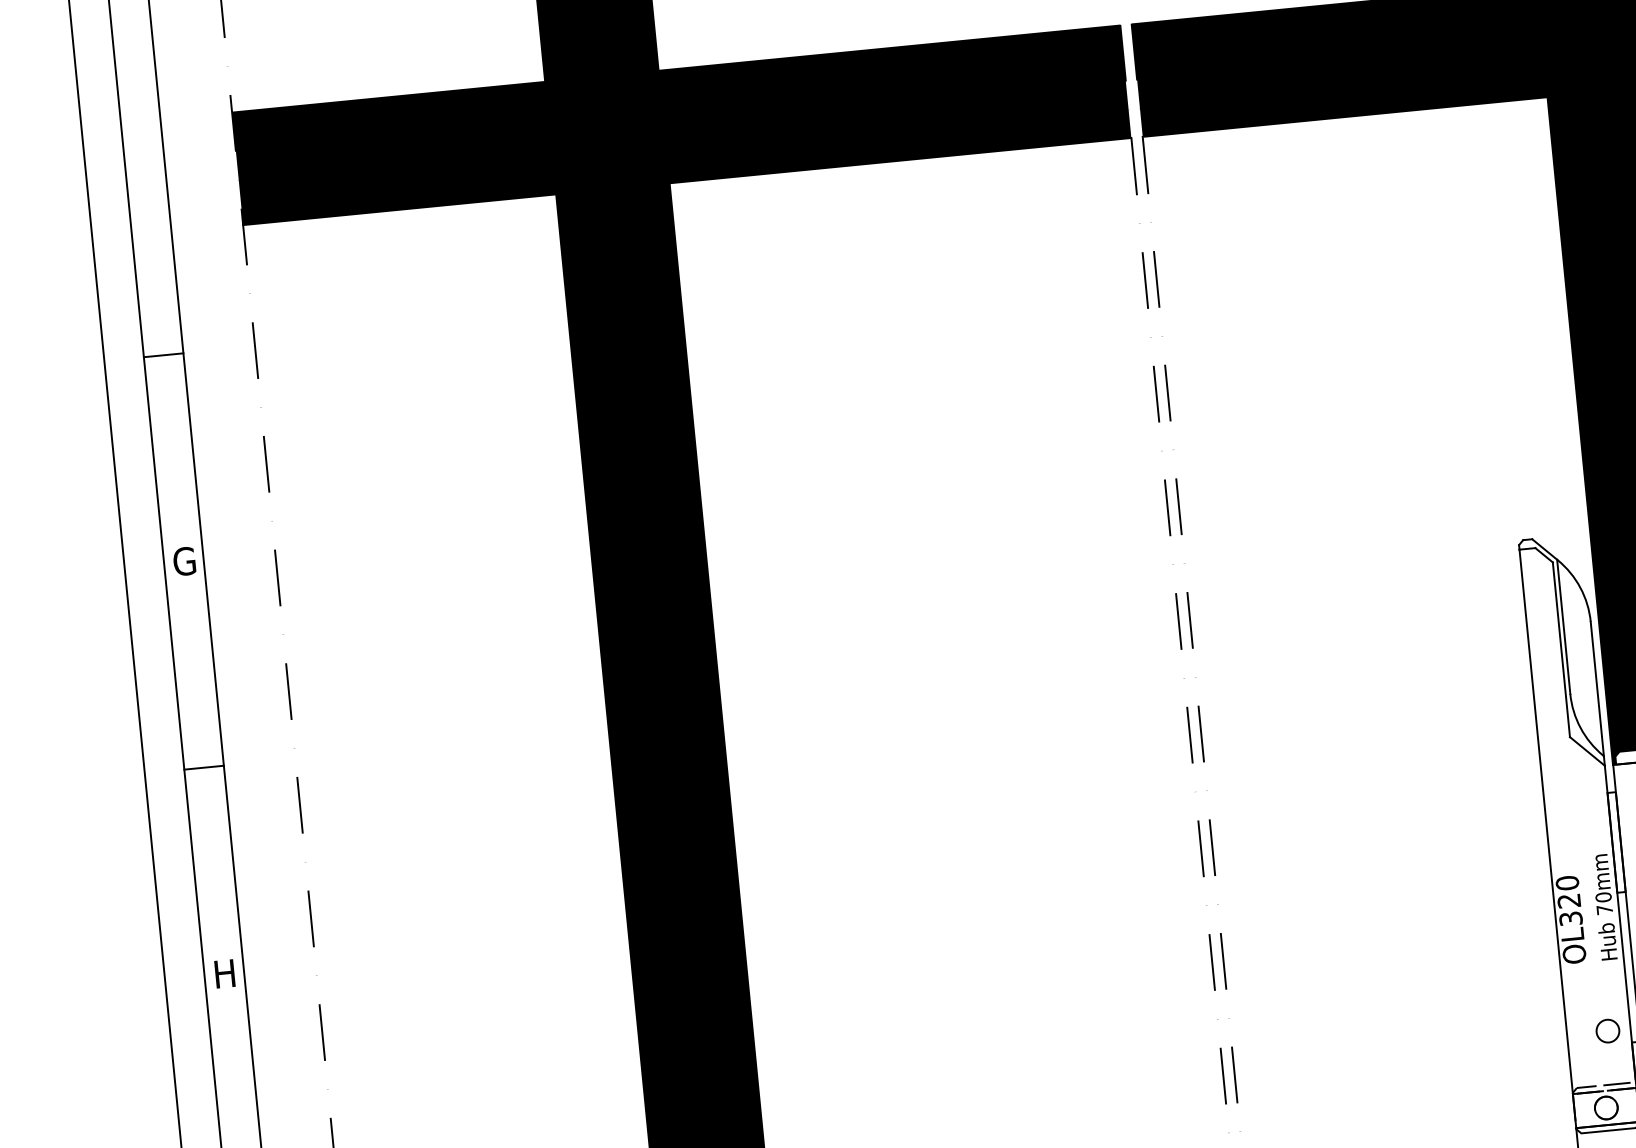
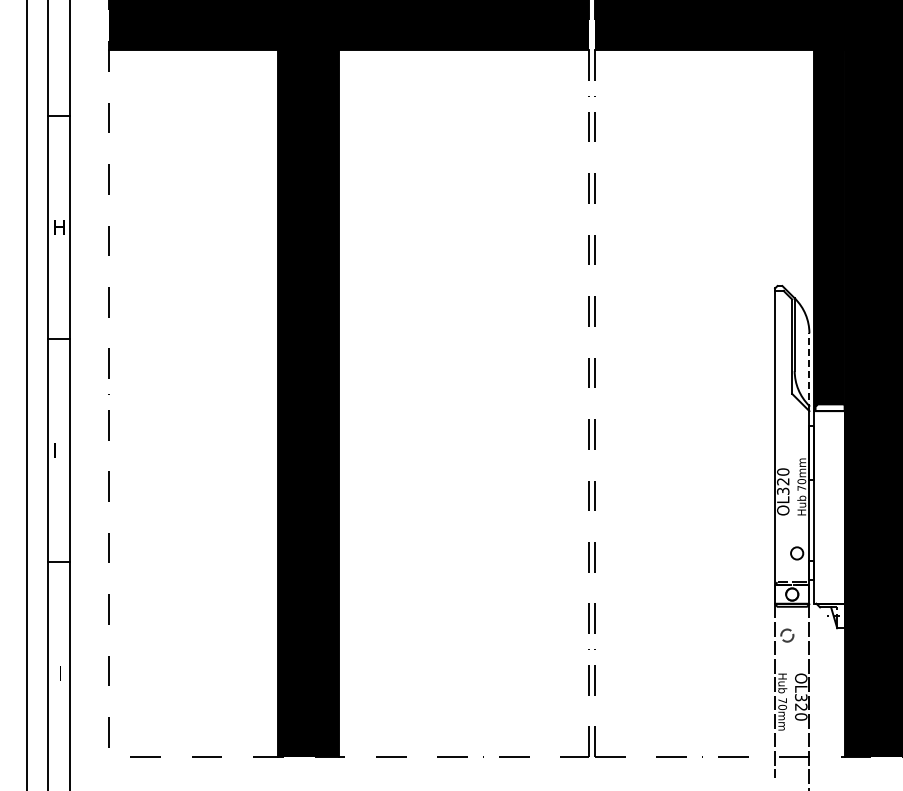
text: (184, 560) -> (59, 226), G -> H
line: (1597, 694) -> (809, 372), solid -> dashed
text: (226, 974) -> (60, 450), H -> I

